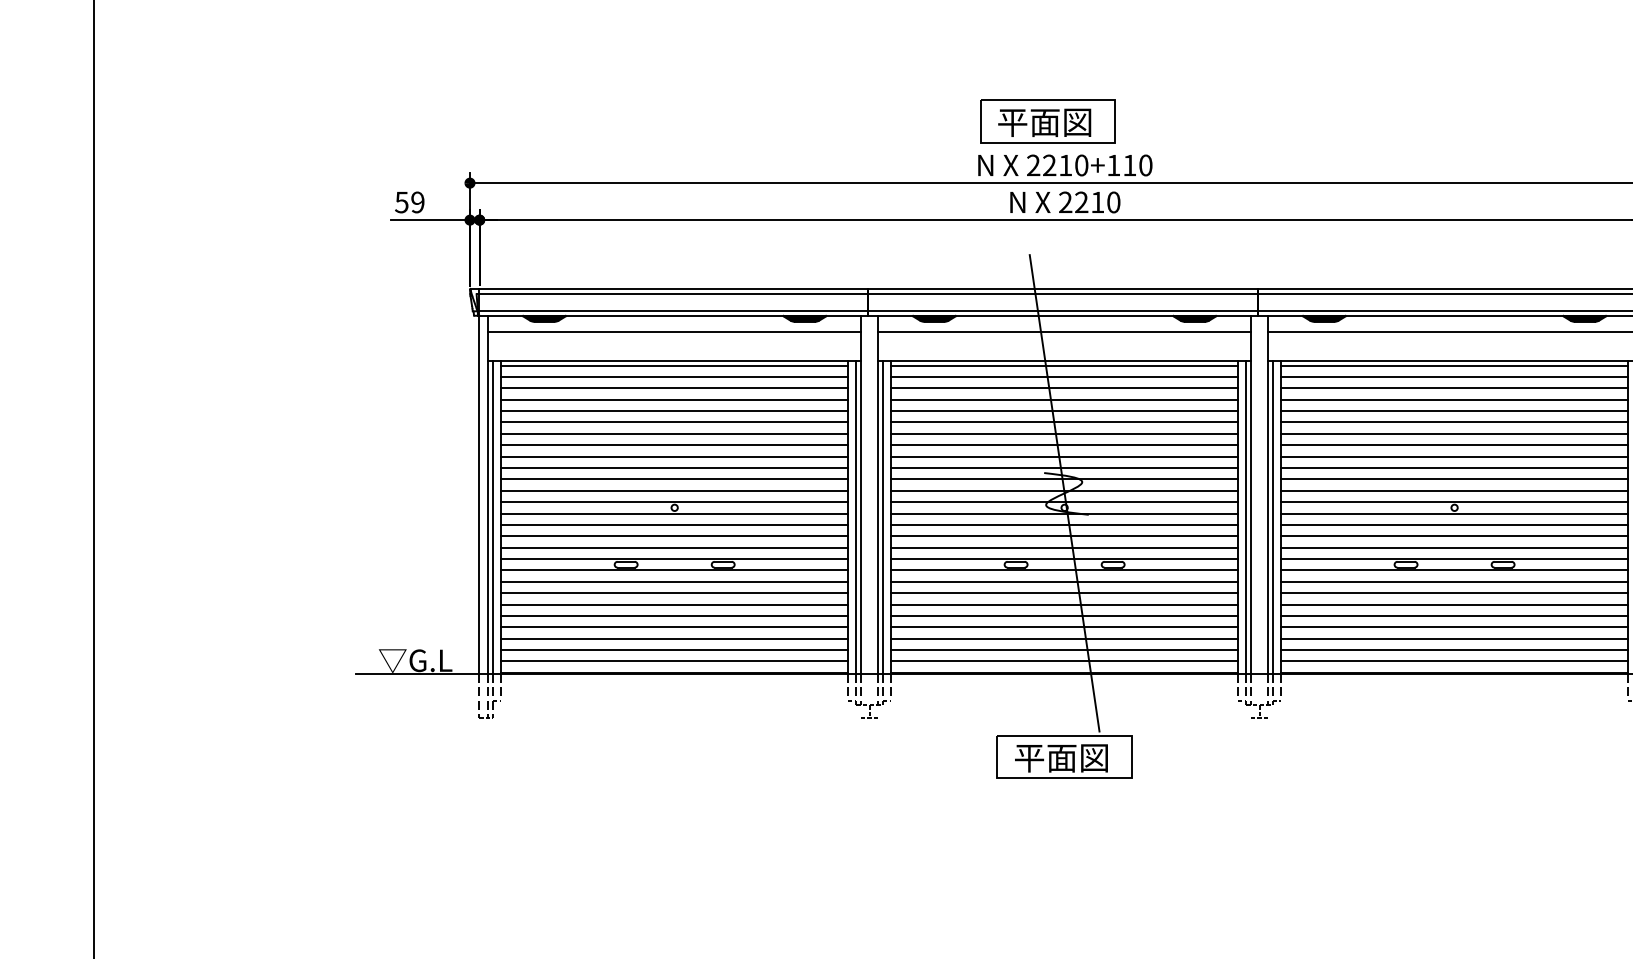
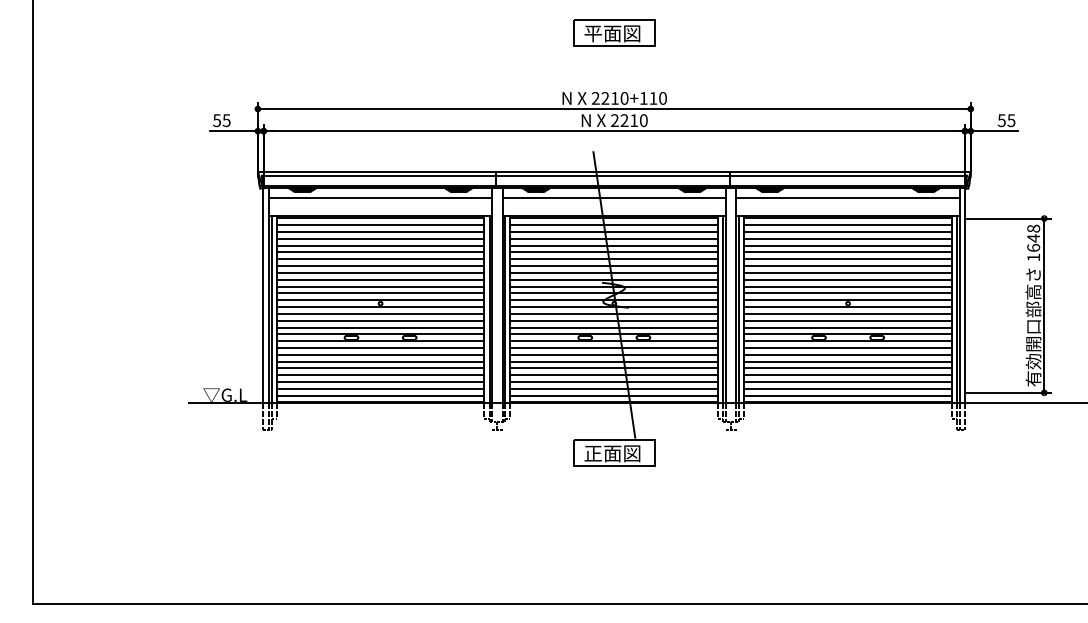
part: (1048, 120) -> (614, 32), moved
text: (417, 202) -> (226, 120), 59 -> 55
text: (1028, 757) -> (592, 453), 平面図 -> 正面図

